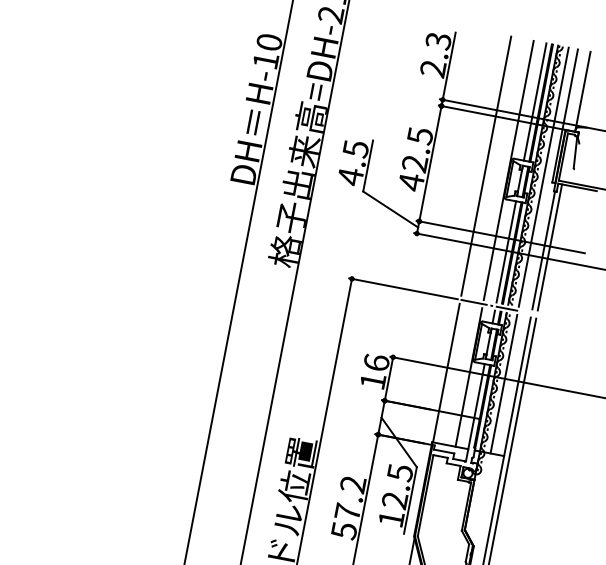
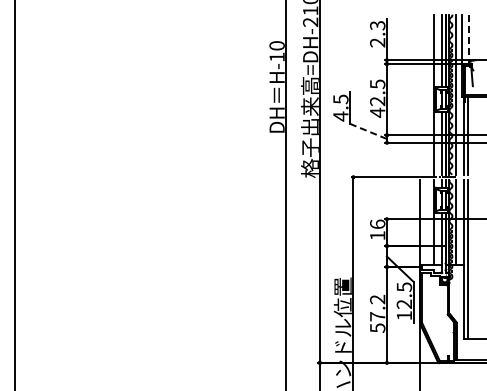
line: (582, 92) -> (469, 39), solid -> dashed
line: (486, 165) -> (420, 94), removed
line: (390, 209) -> (368, 131), solid -> dashed

